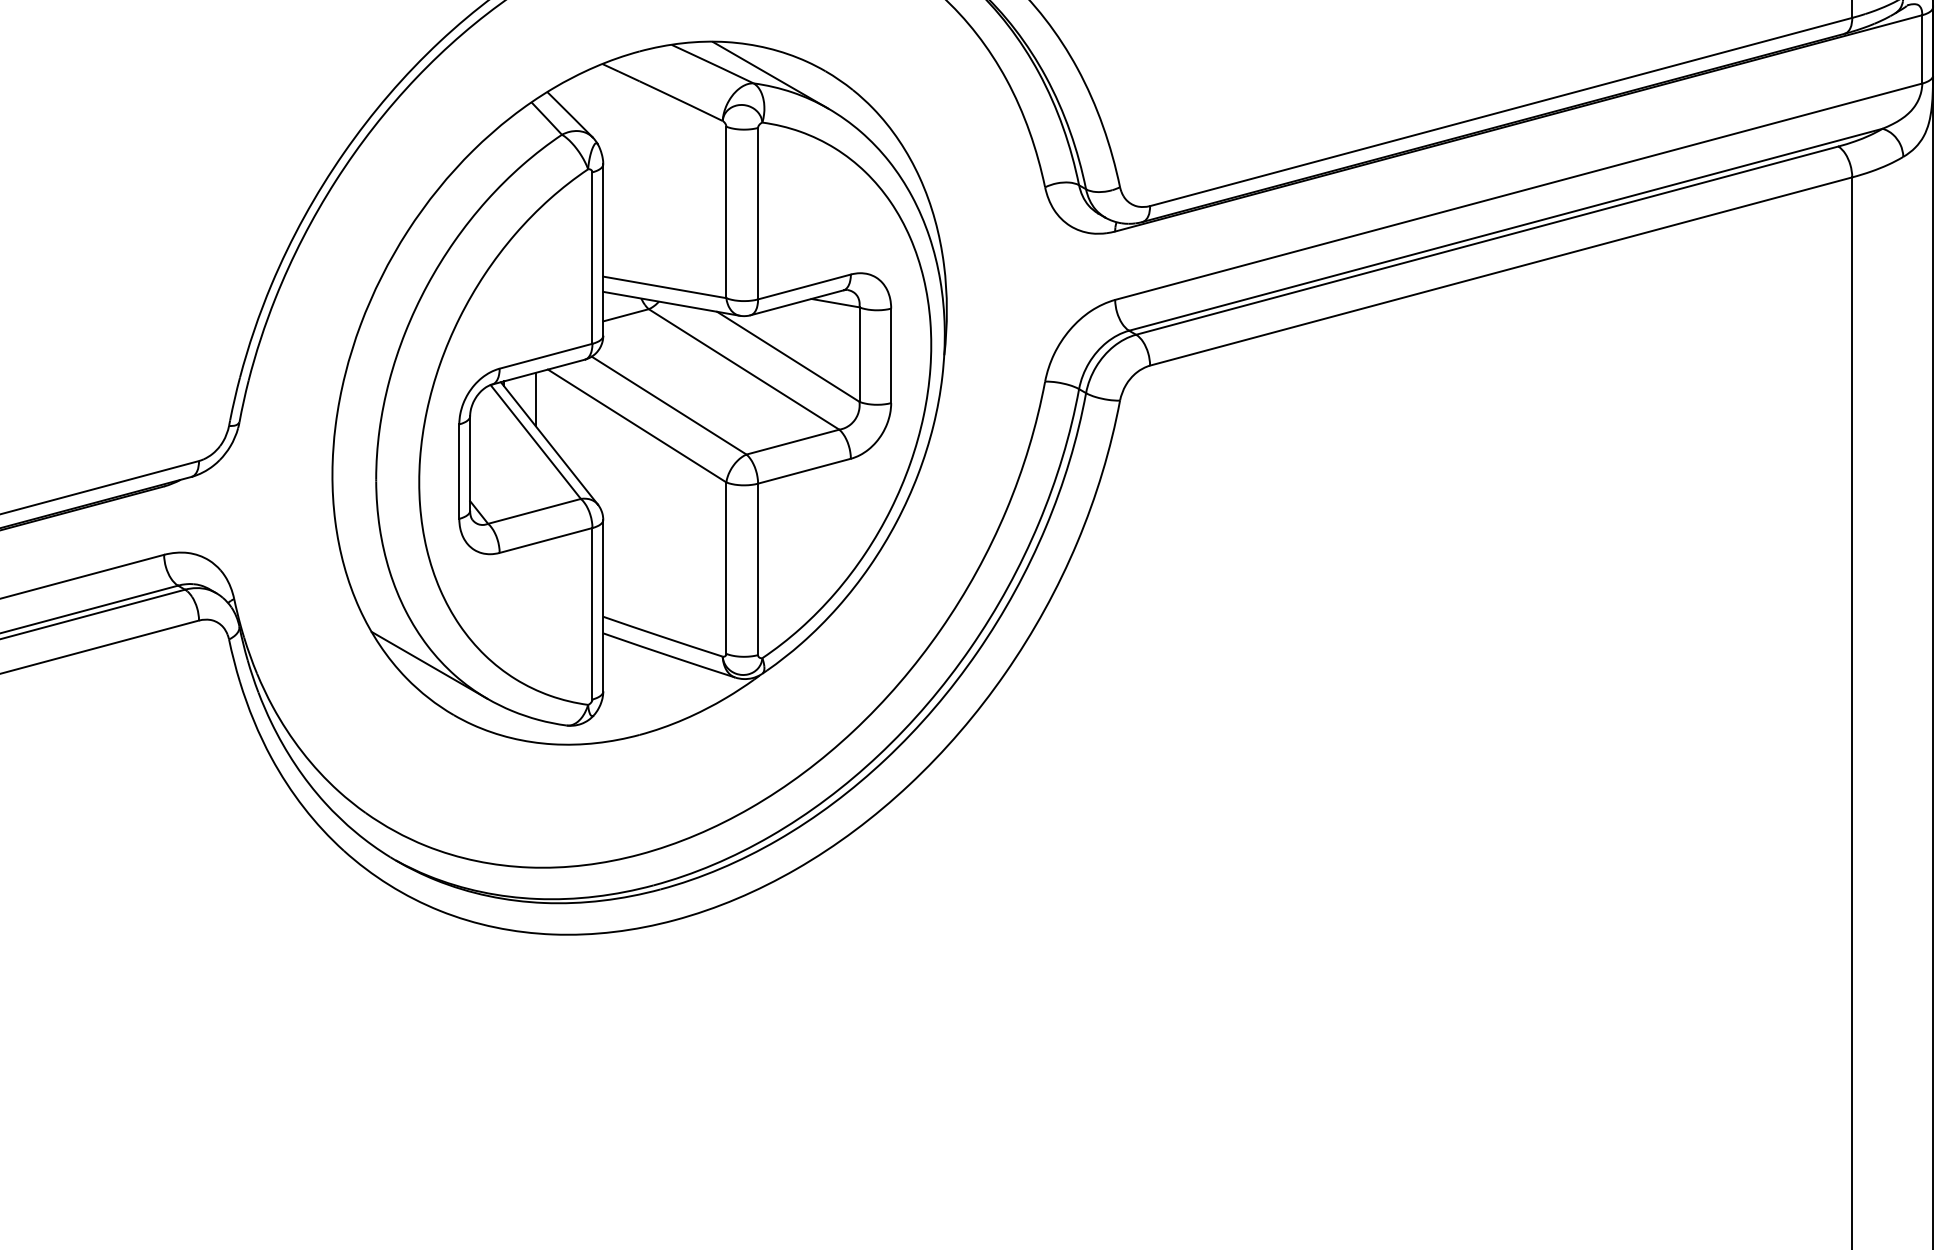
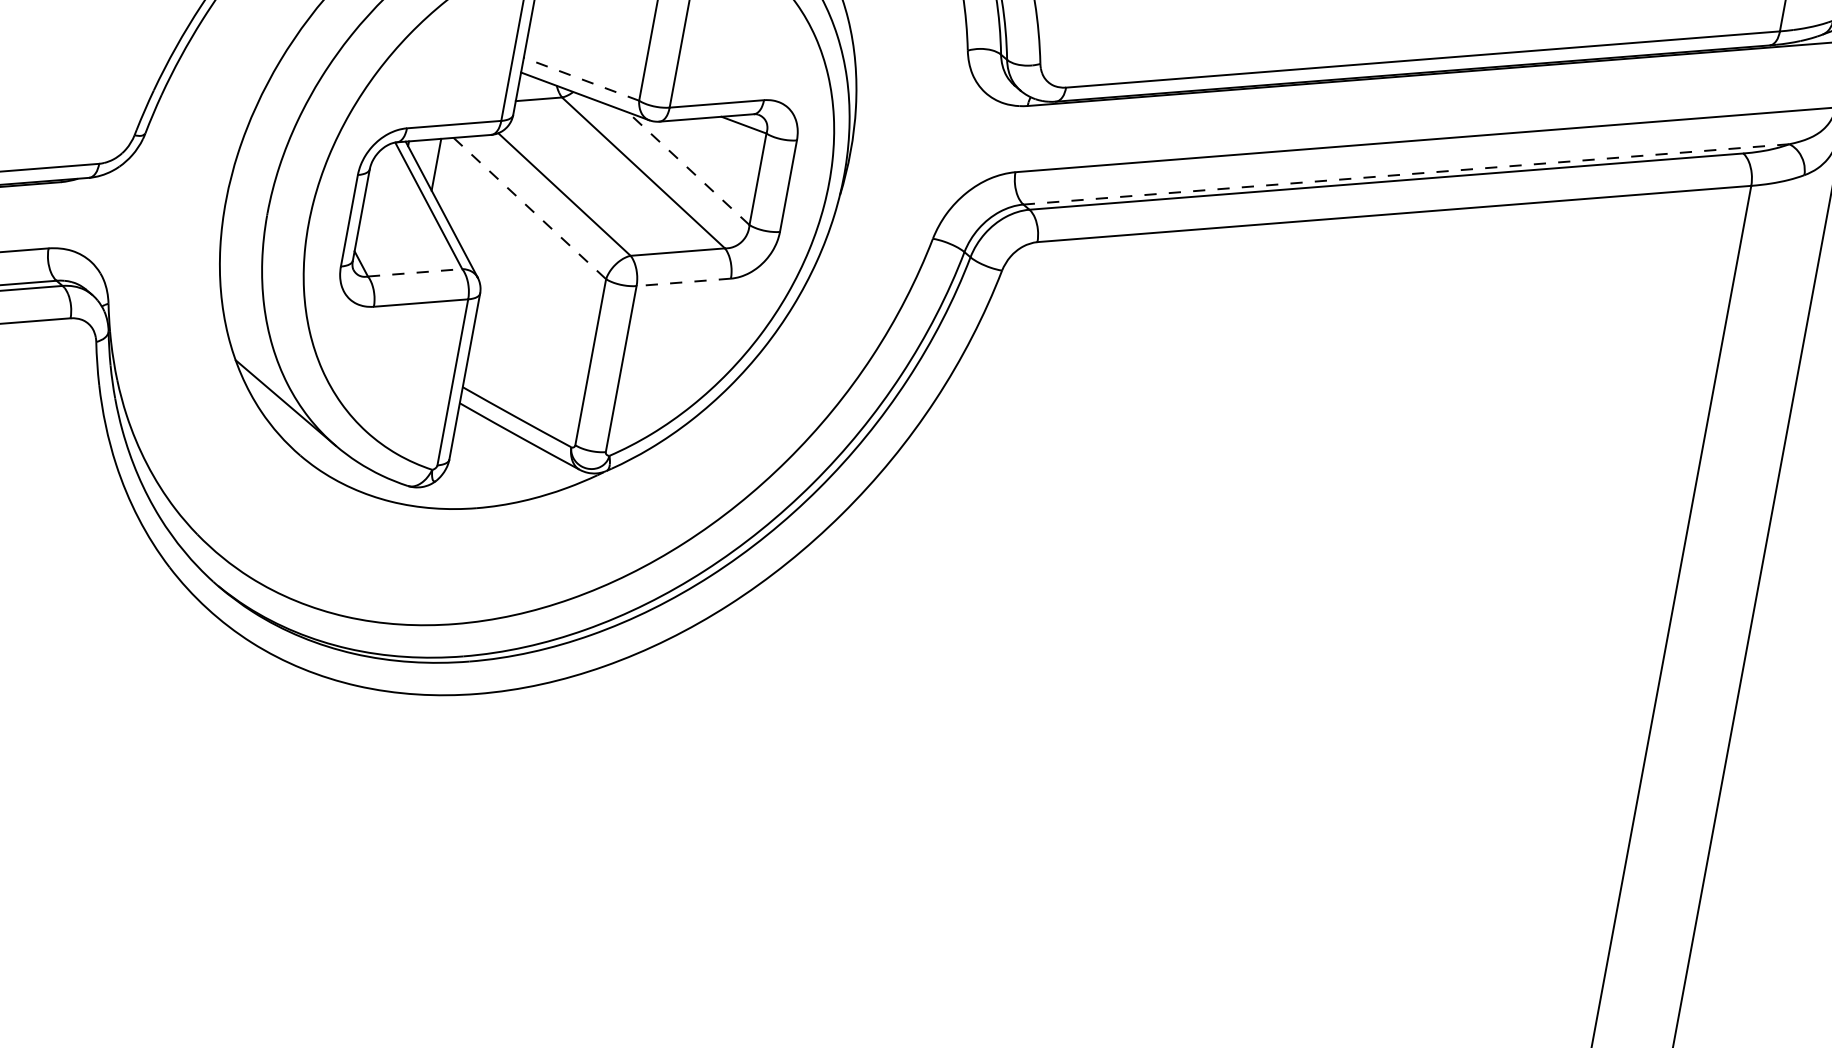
line: (1505, 229) -> (1406, 174), solid -> dashed
line: (664, 287) -> (581, 79), solid -> dashed
line: (787, 356) -> (687, 168), solid -> dashed
line: (637, 426) -> (530, 209), solid -> dashed
line: (803, 471) -> (682, 282), solid -> dashed
line: (535, 511) -> (416, 273), solid -> dashed

